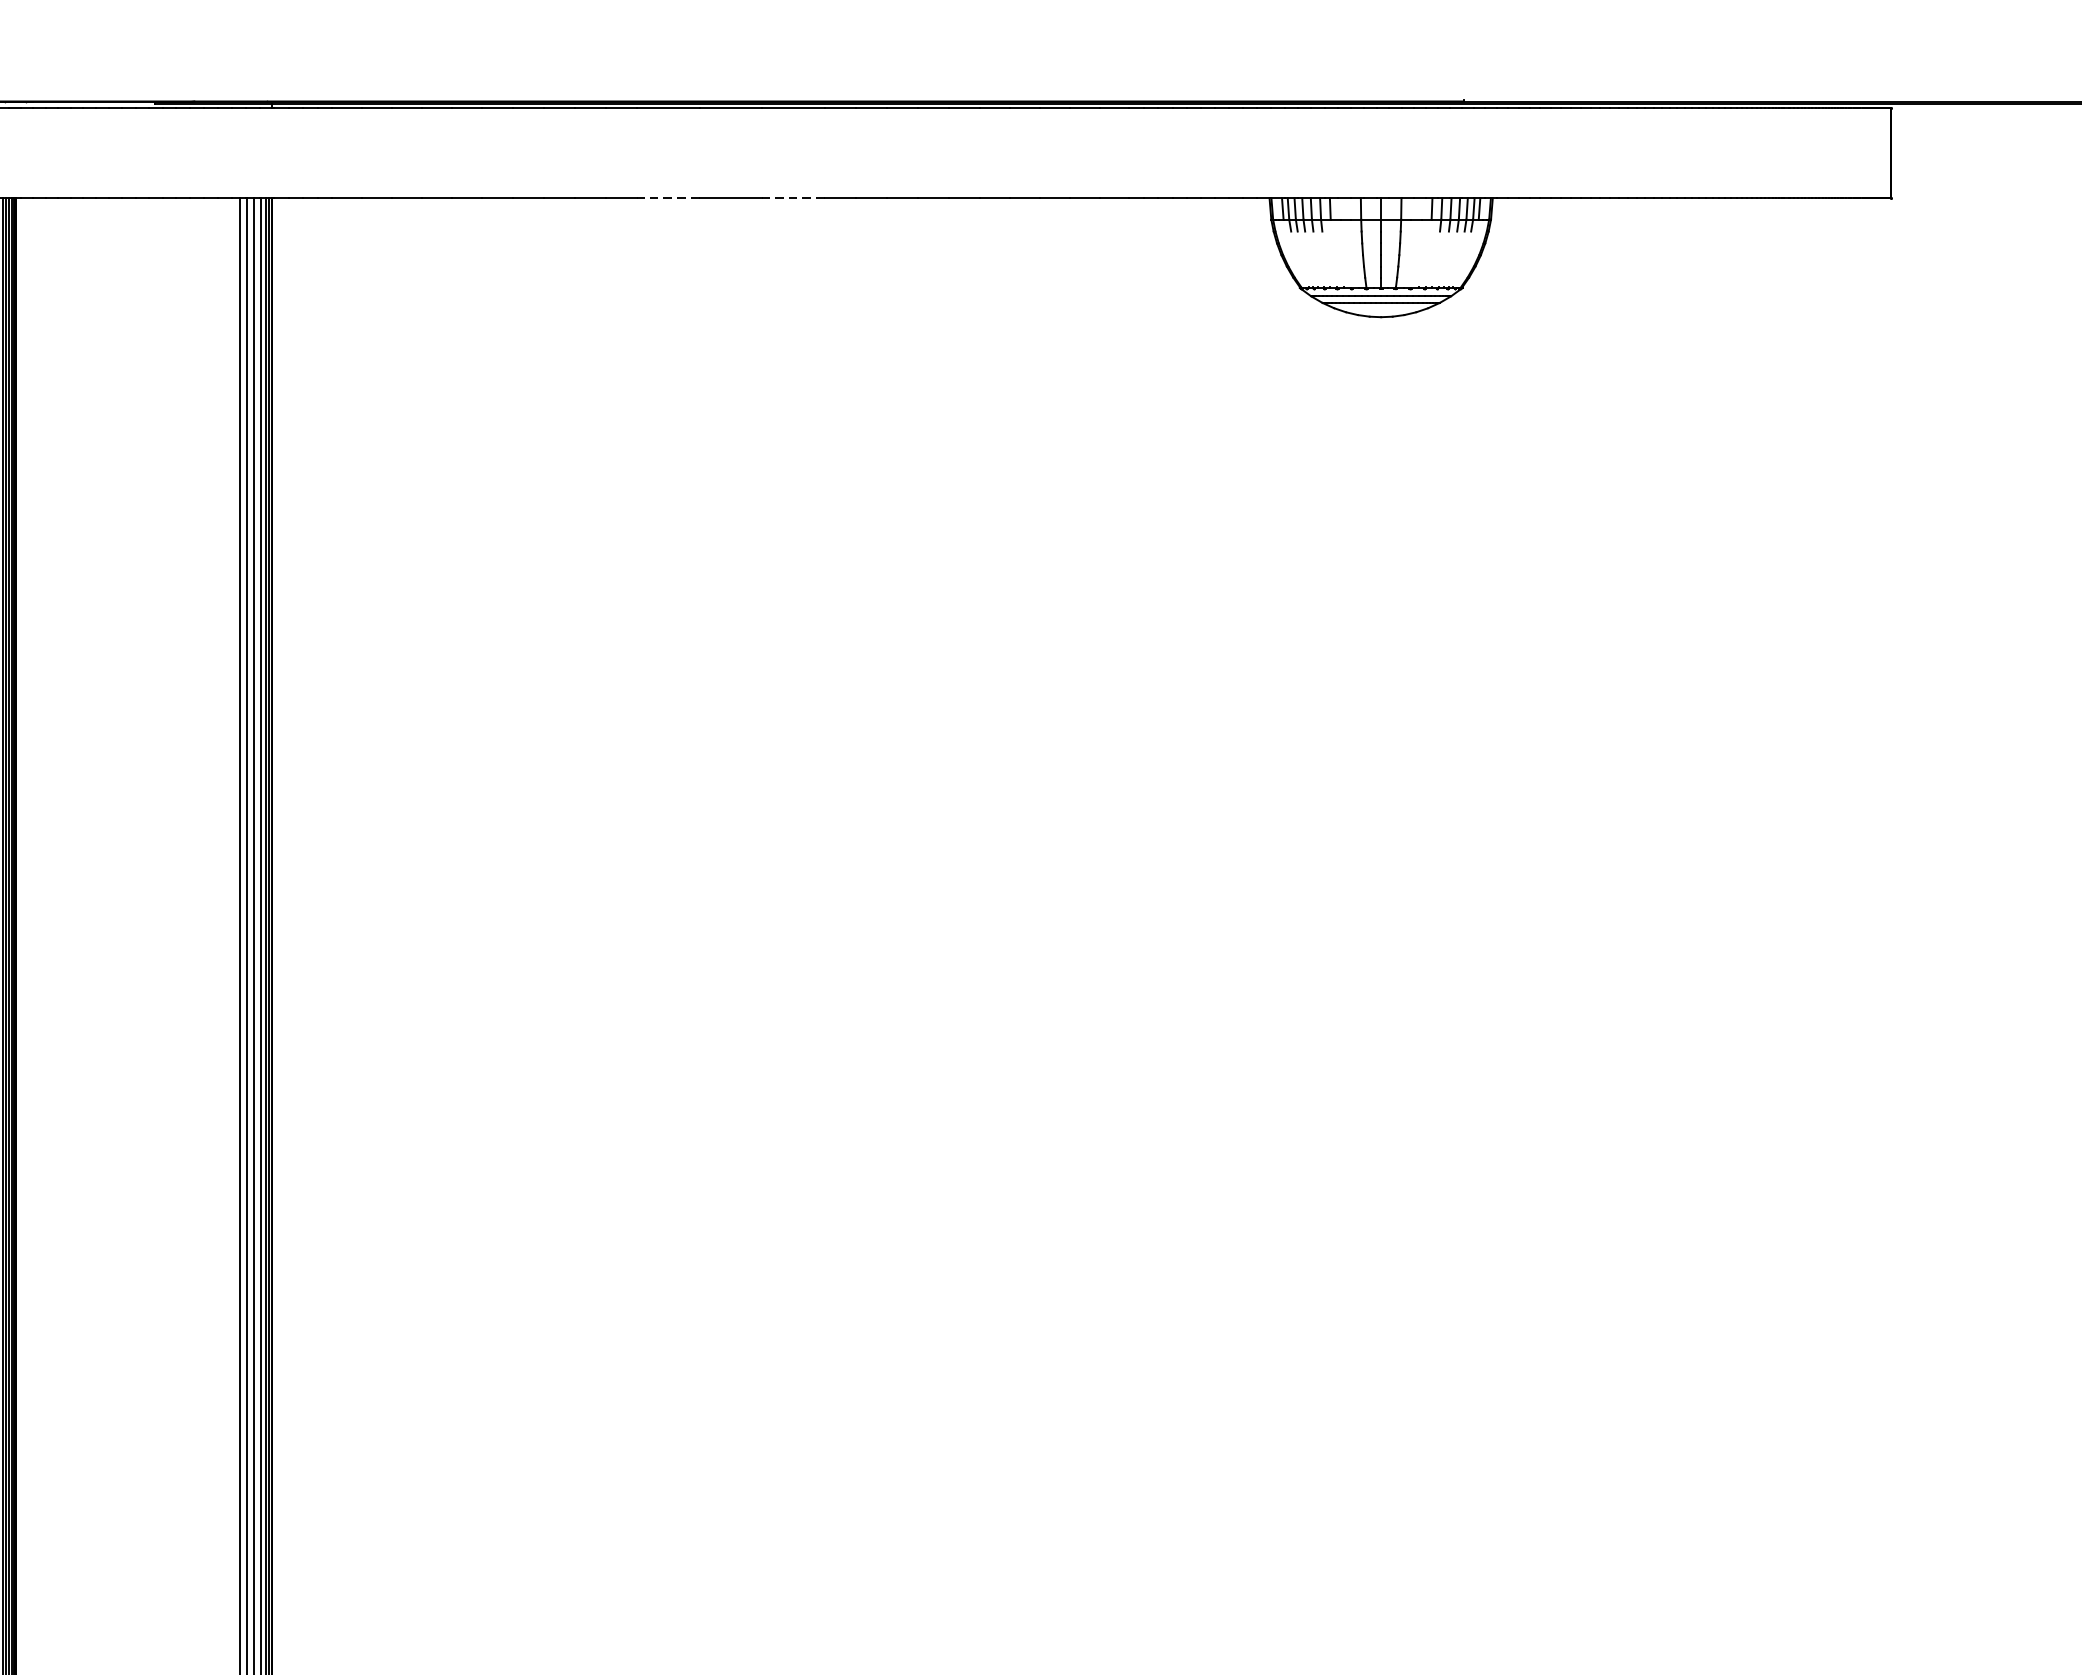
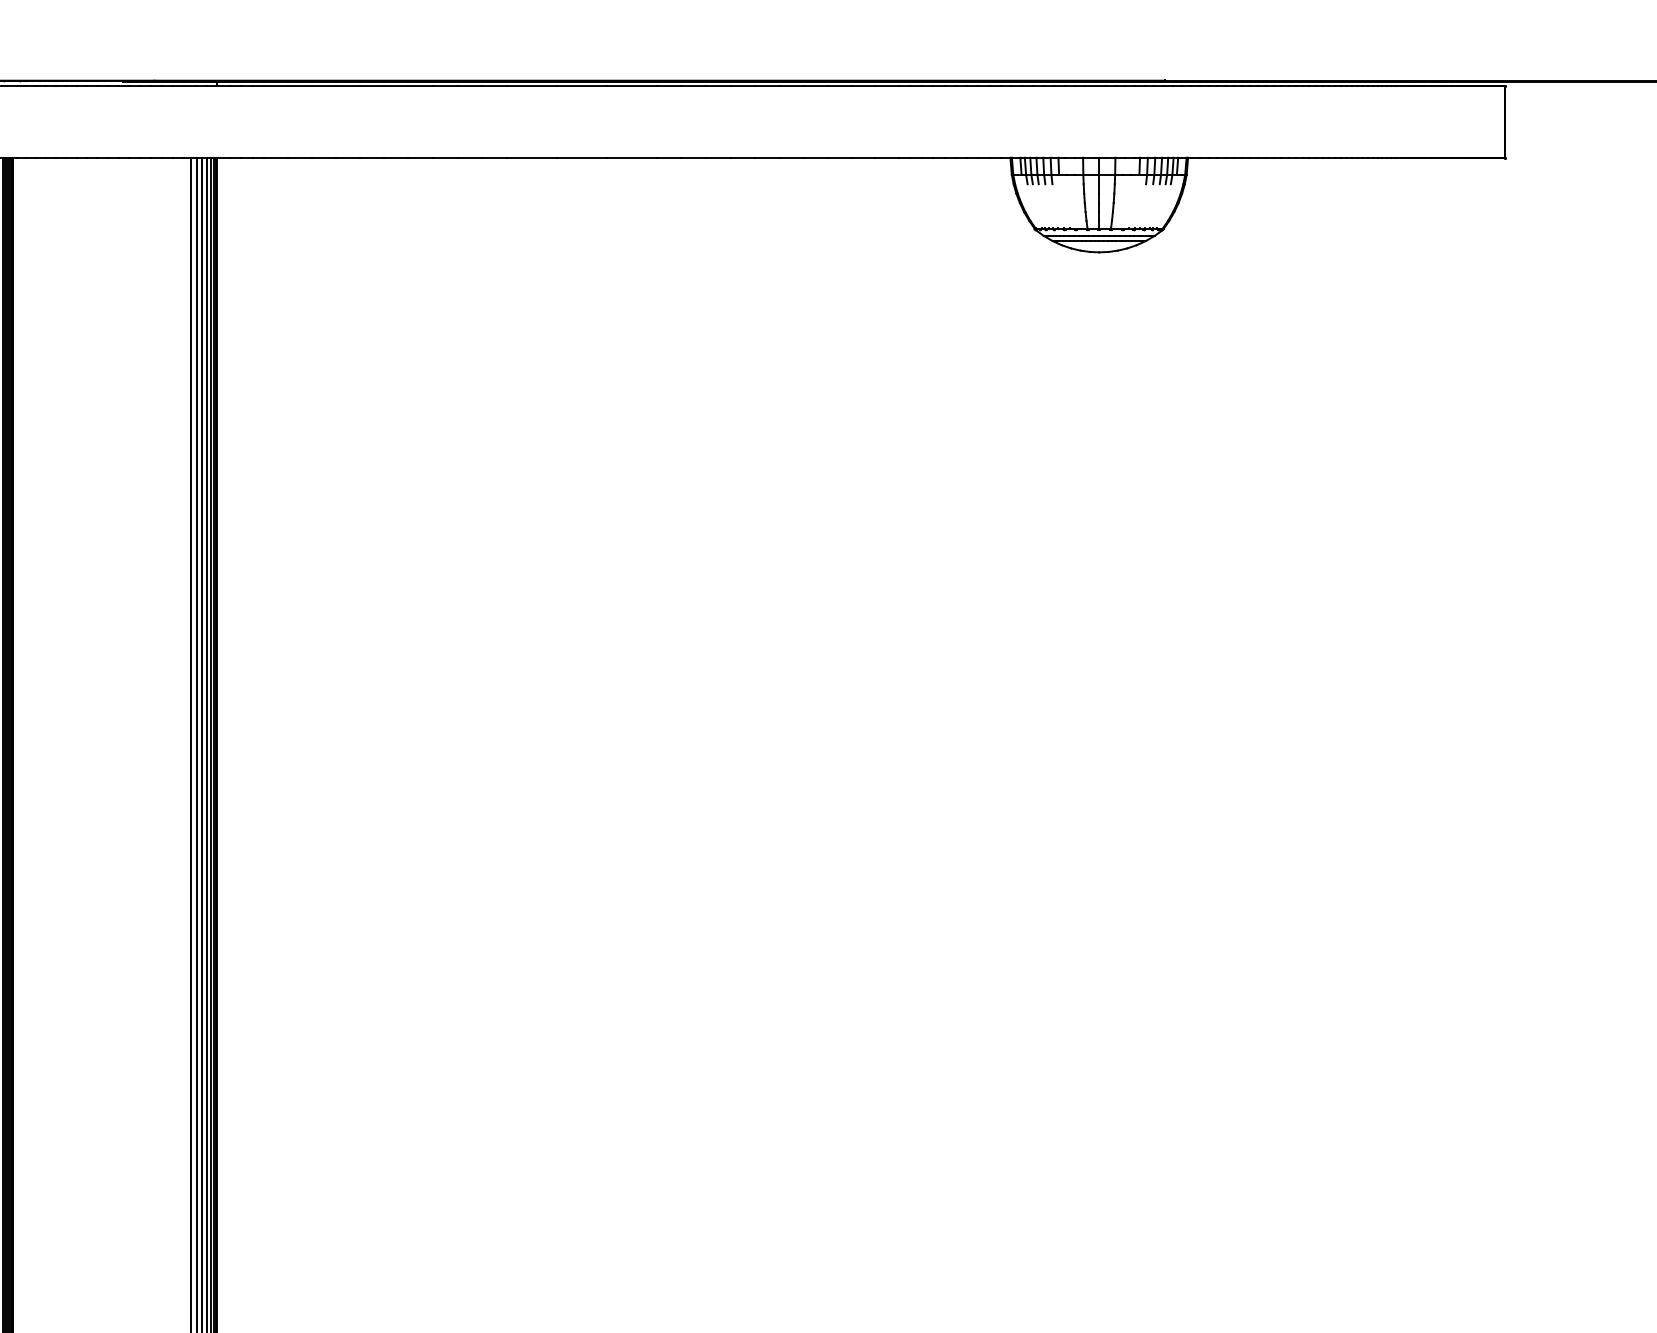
line: (669, 197) -> (532, 157), dashed -> solid
line: (793, 197) -> (631, 157), dashed -> solid

